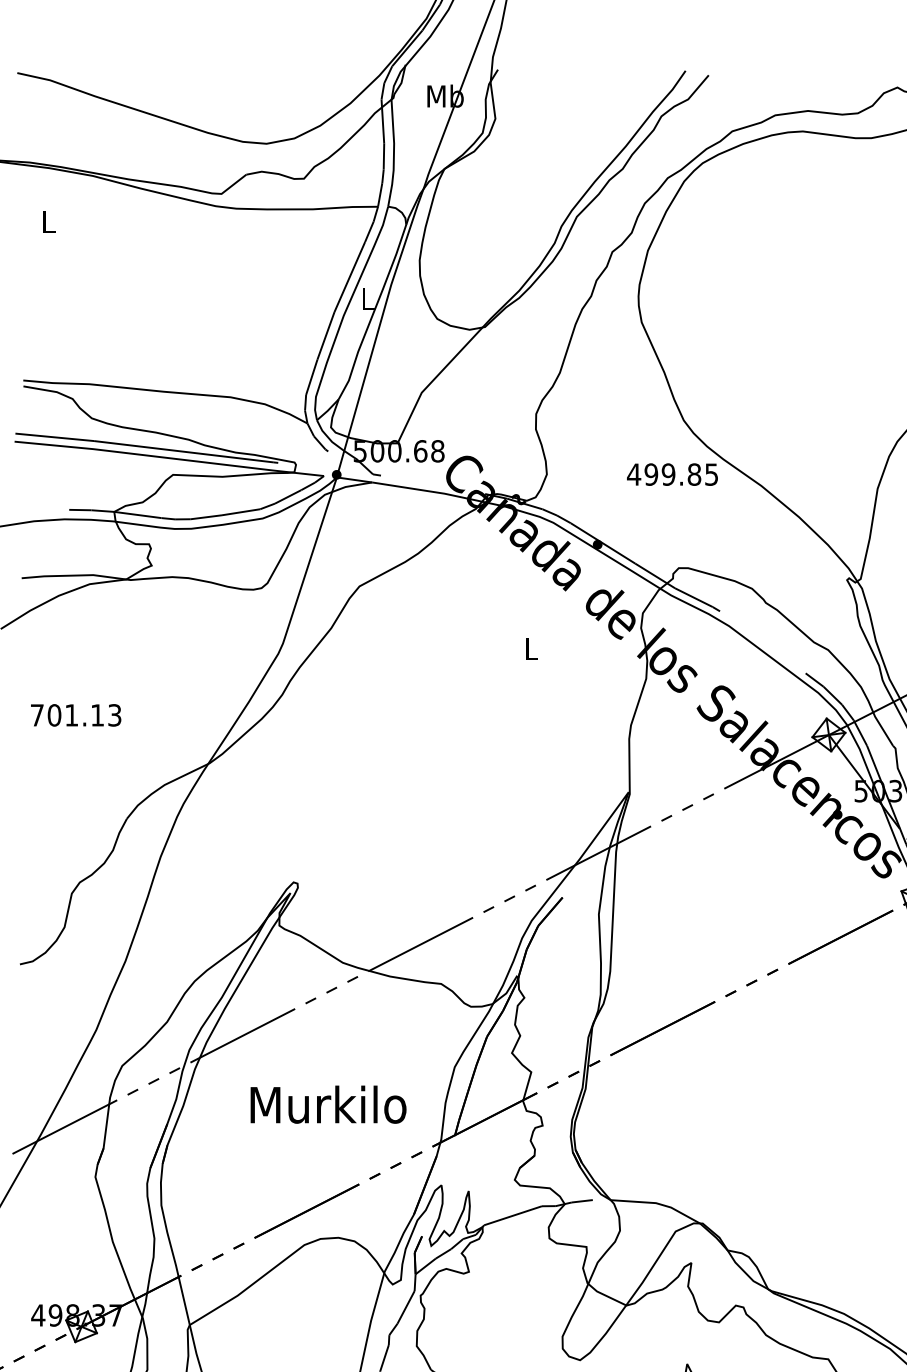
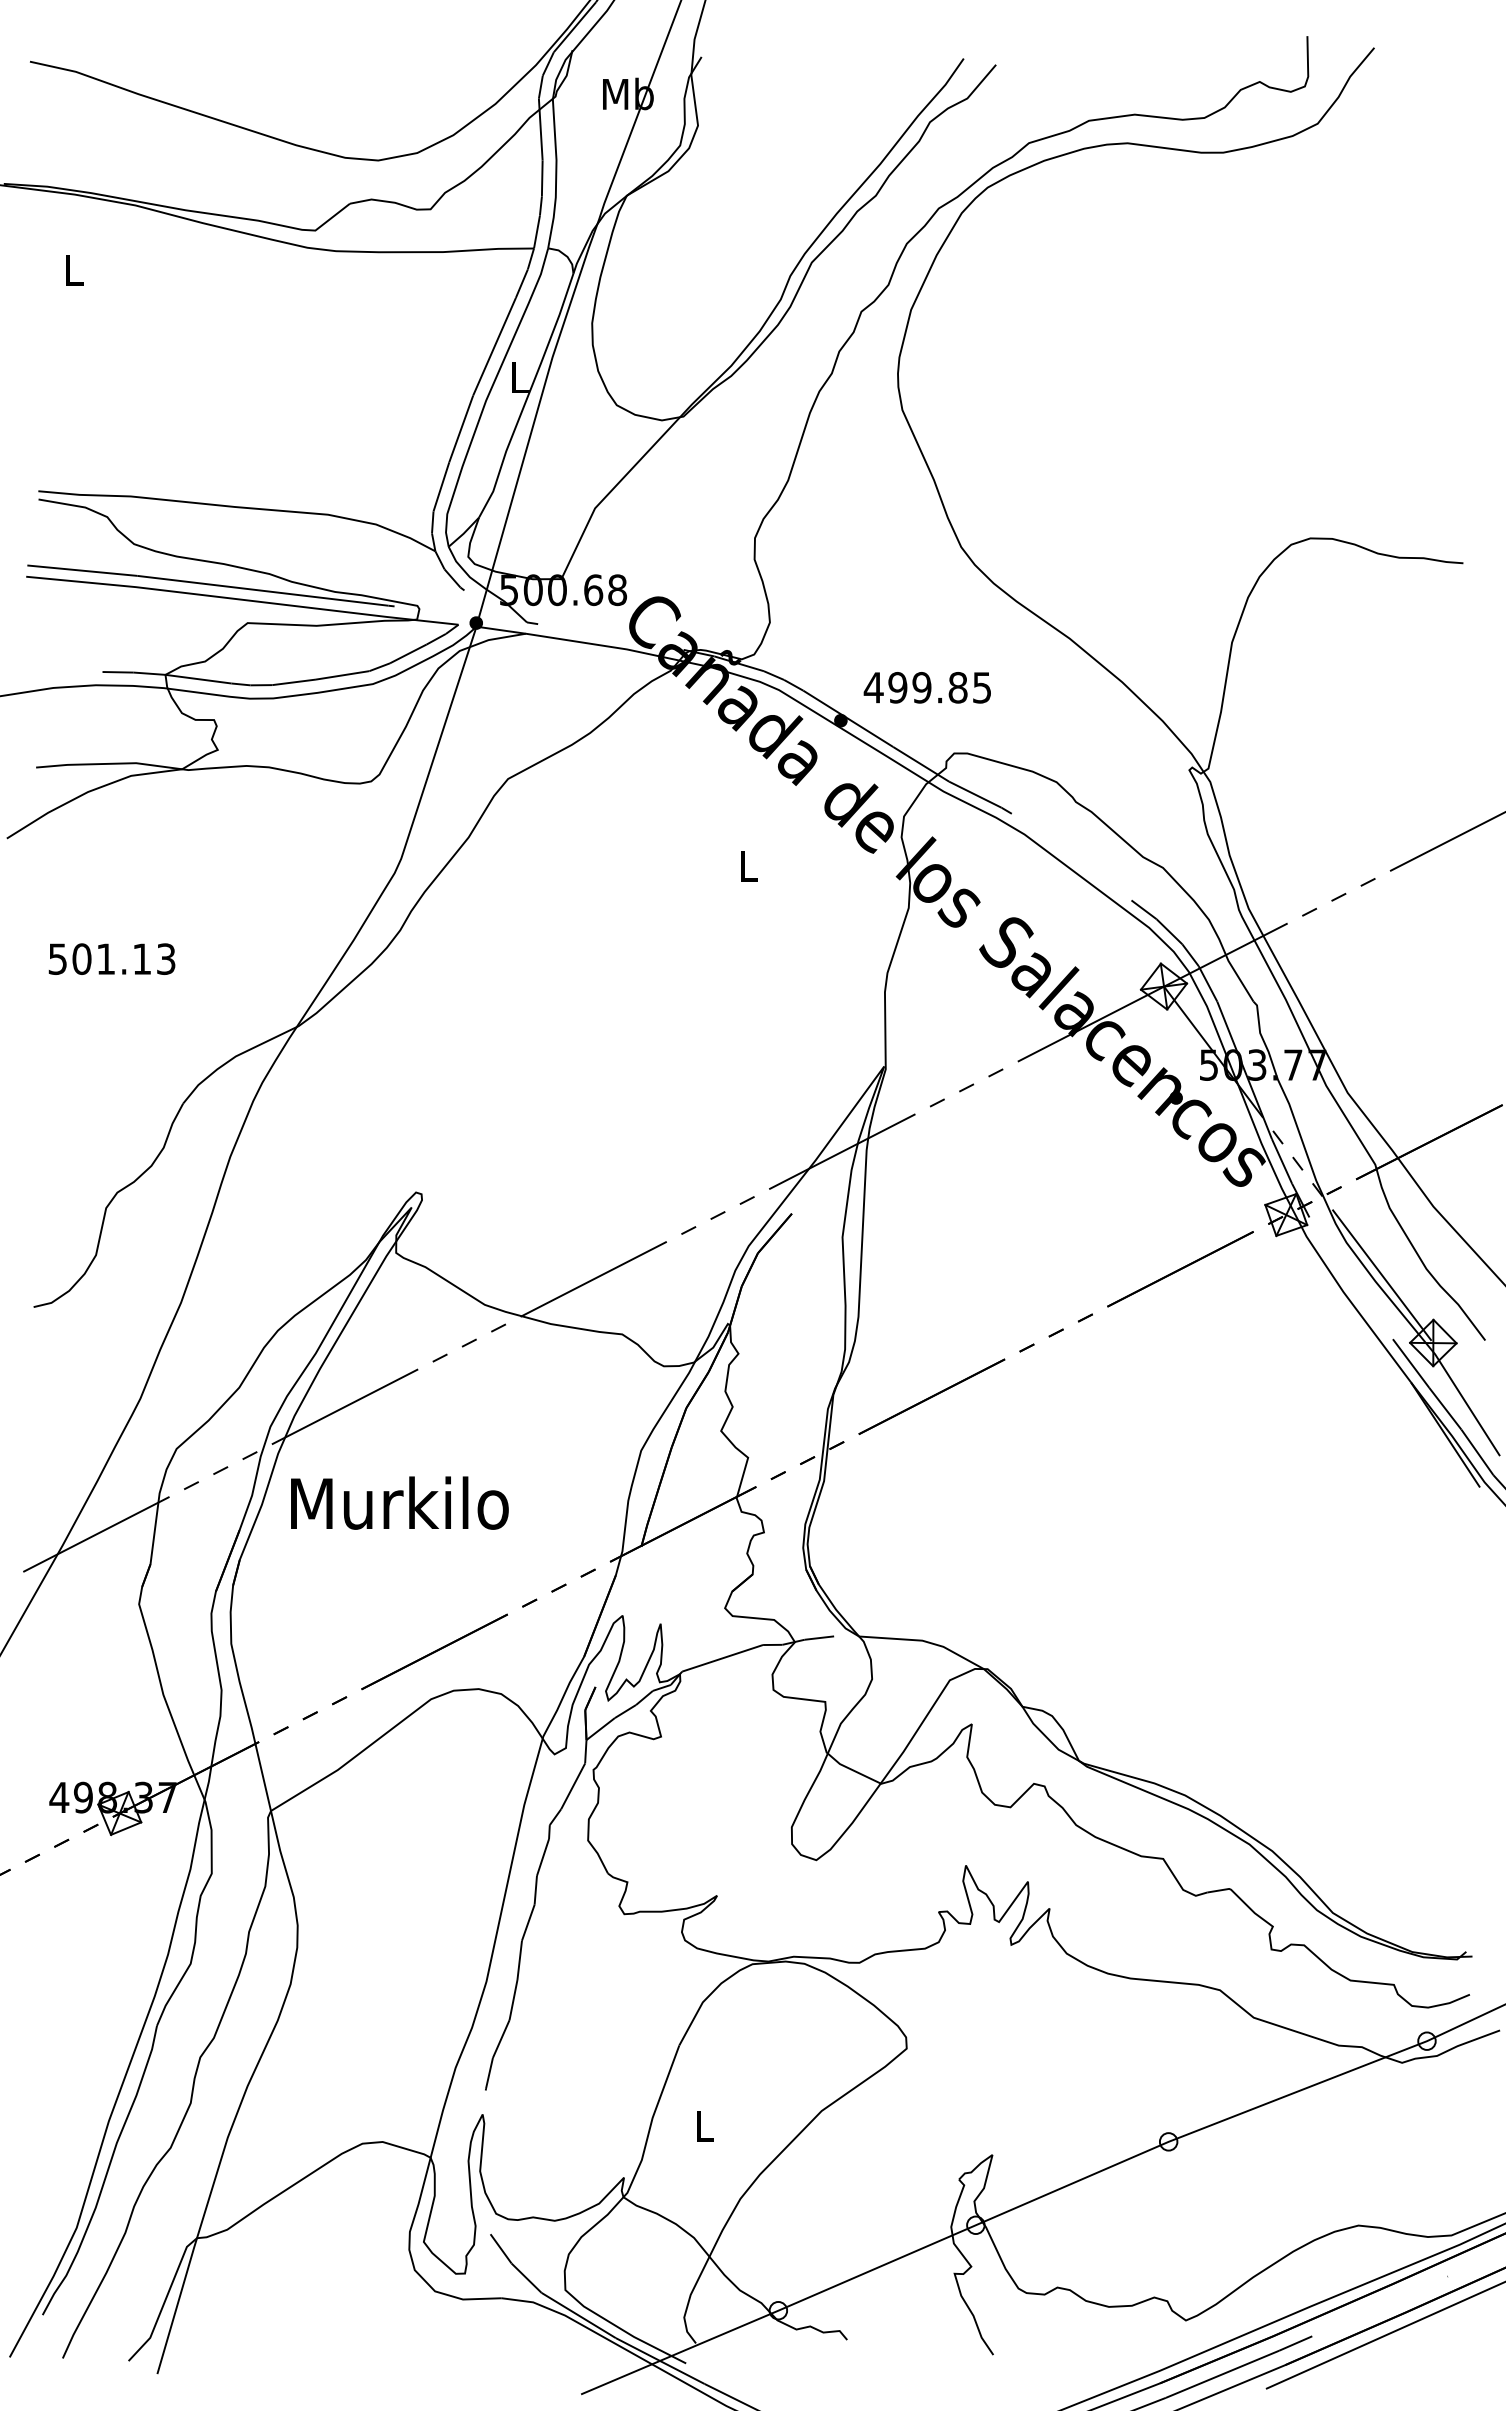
text: (671, 474) -> (926, 687), moved
text: (37, 714) -> (57, 958), 701.13 -> 501.13
text: (328, 1104) -> (399, 1502), moved

